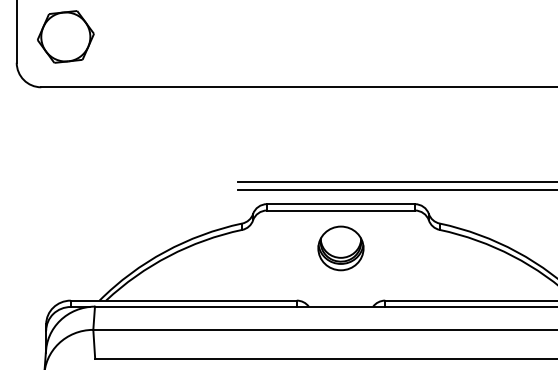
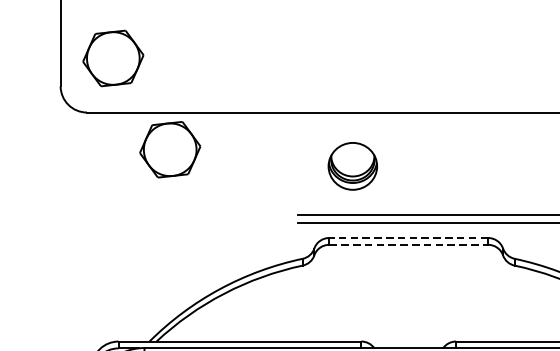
part: (118, 121) -> (169, 149), added
line: (340, 204) -> (408, 238), solid -> dashed
line: (340, 210) -> (408, 244), solid -> dashed
part: (340, 248) -> (352, 166), moved

